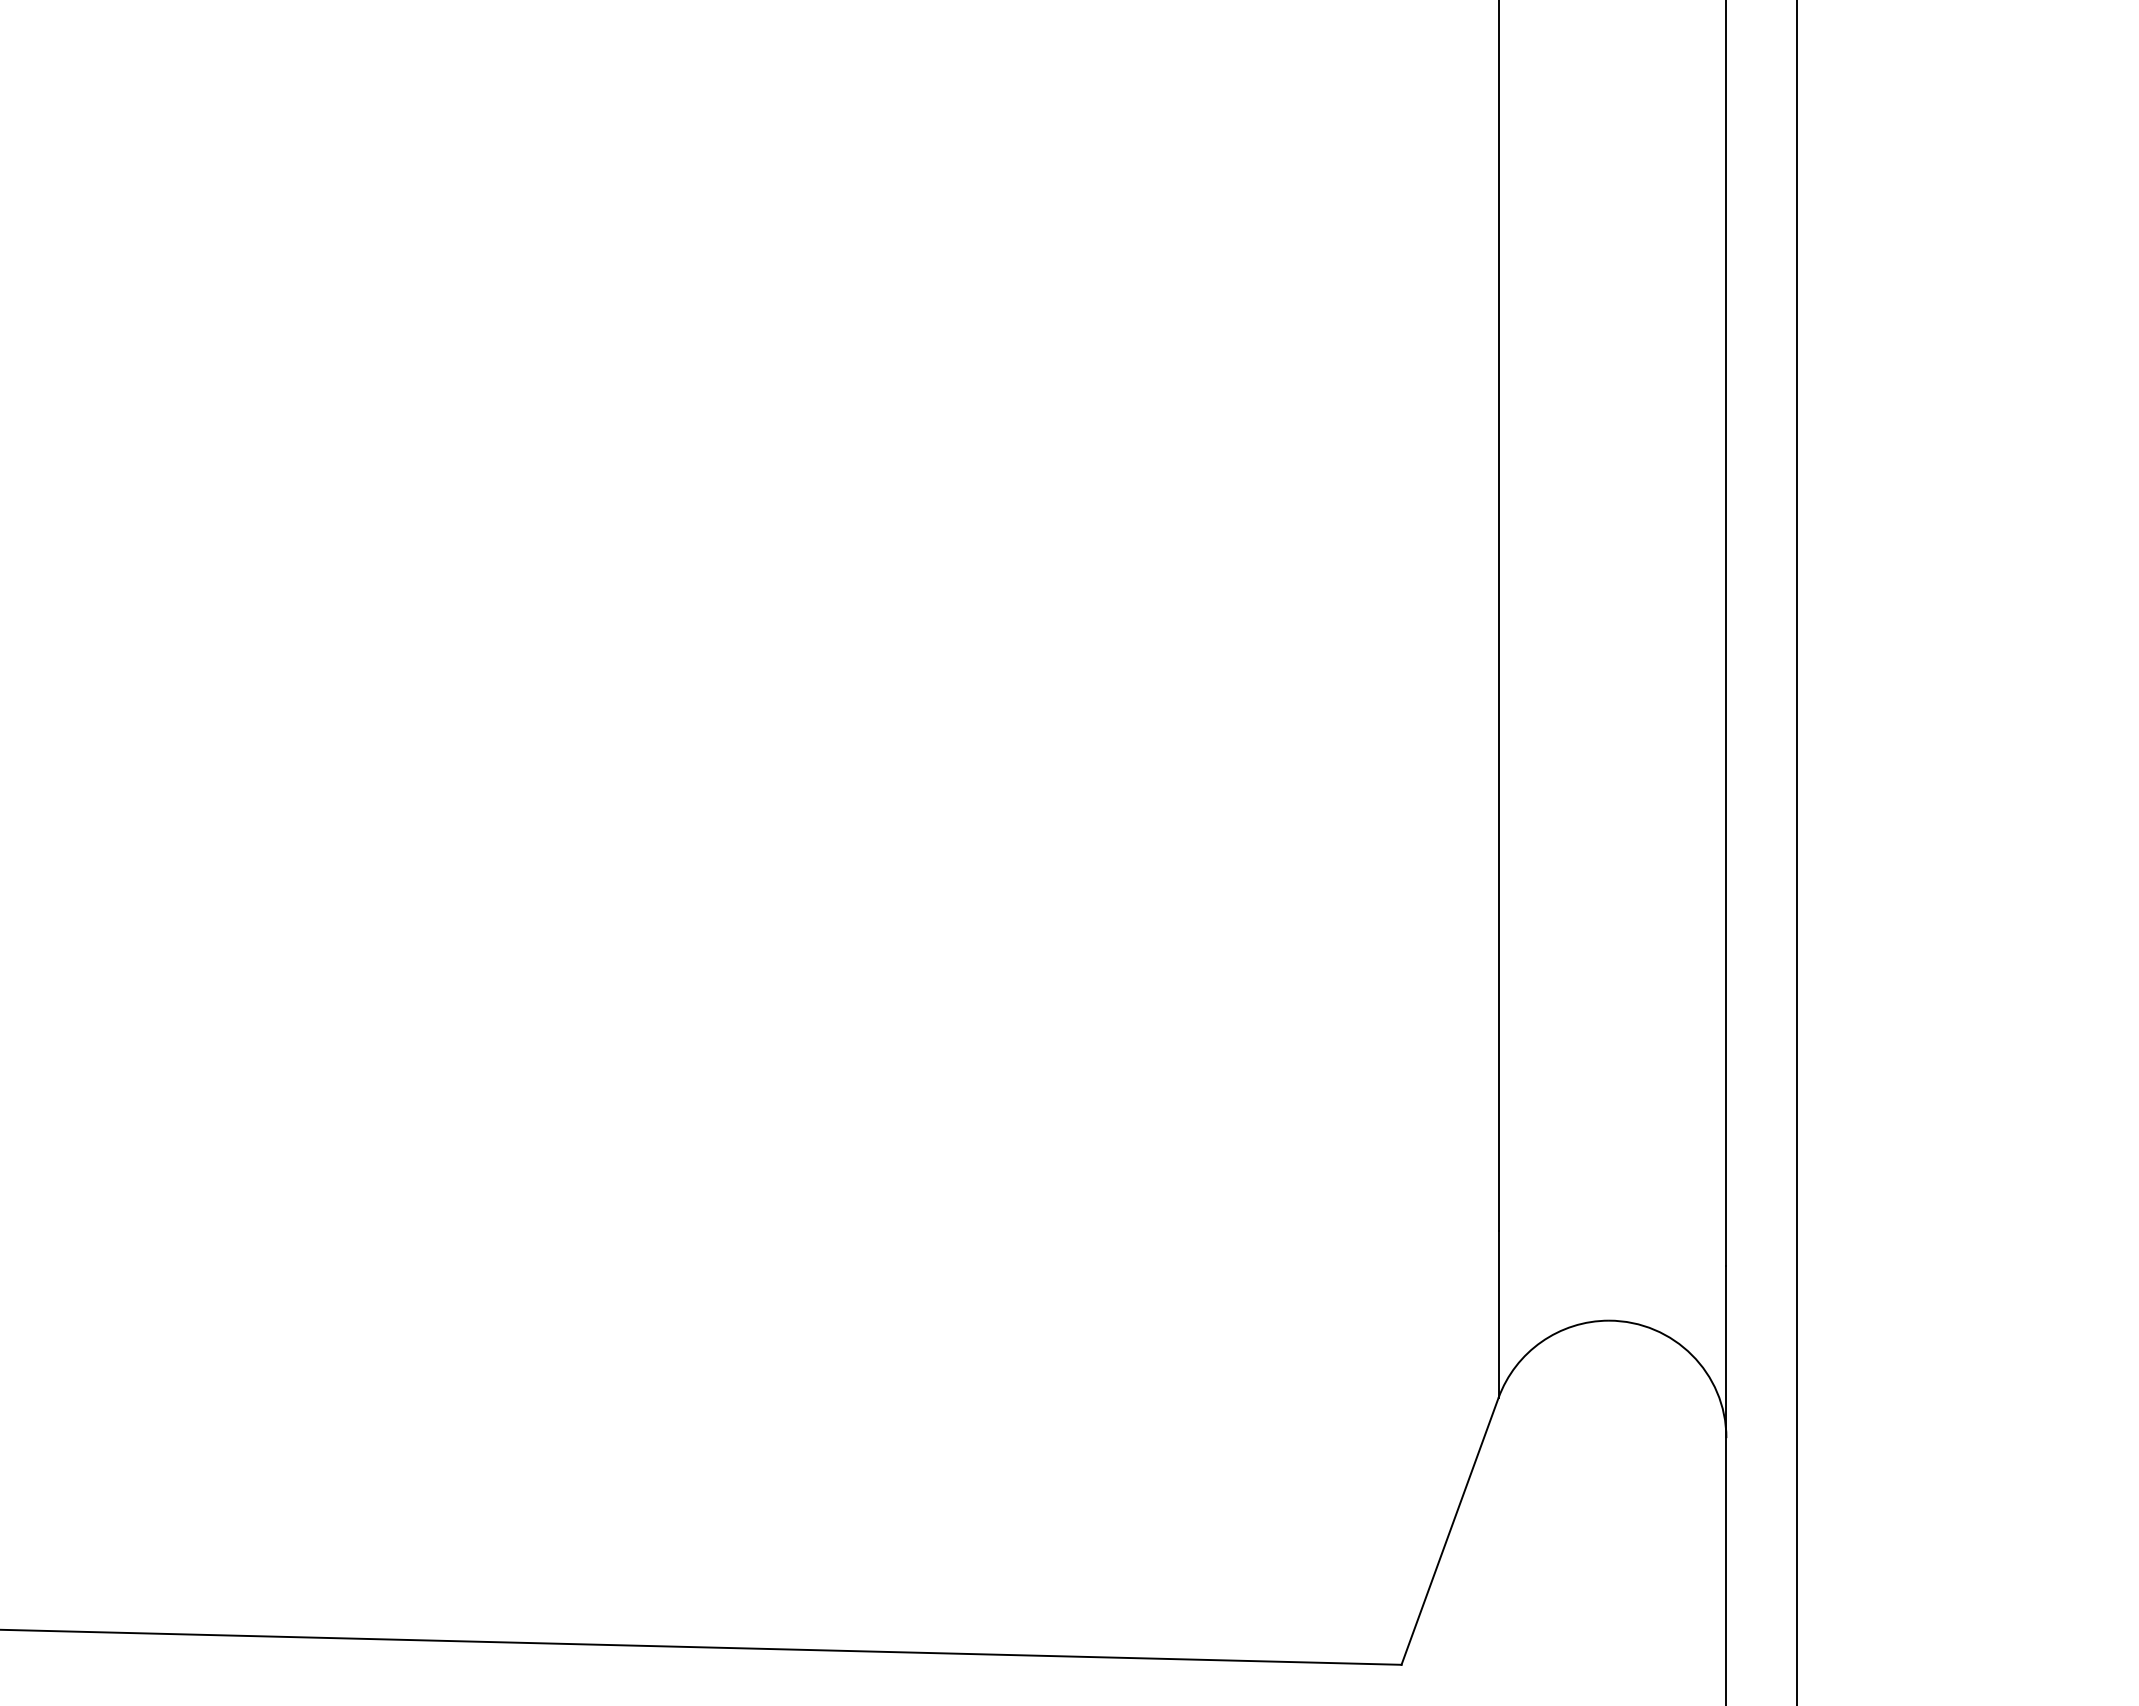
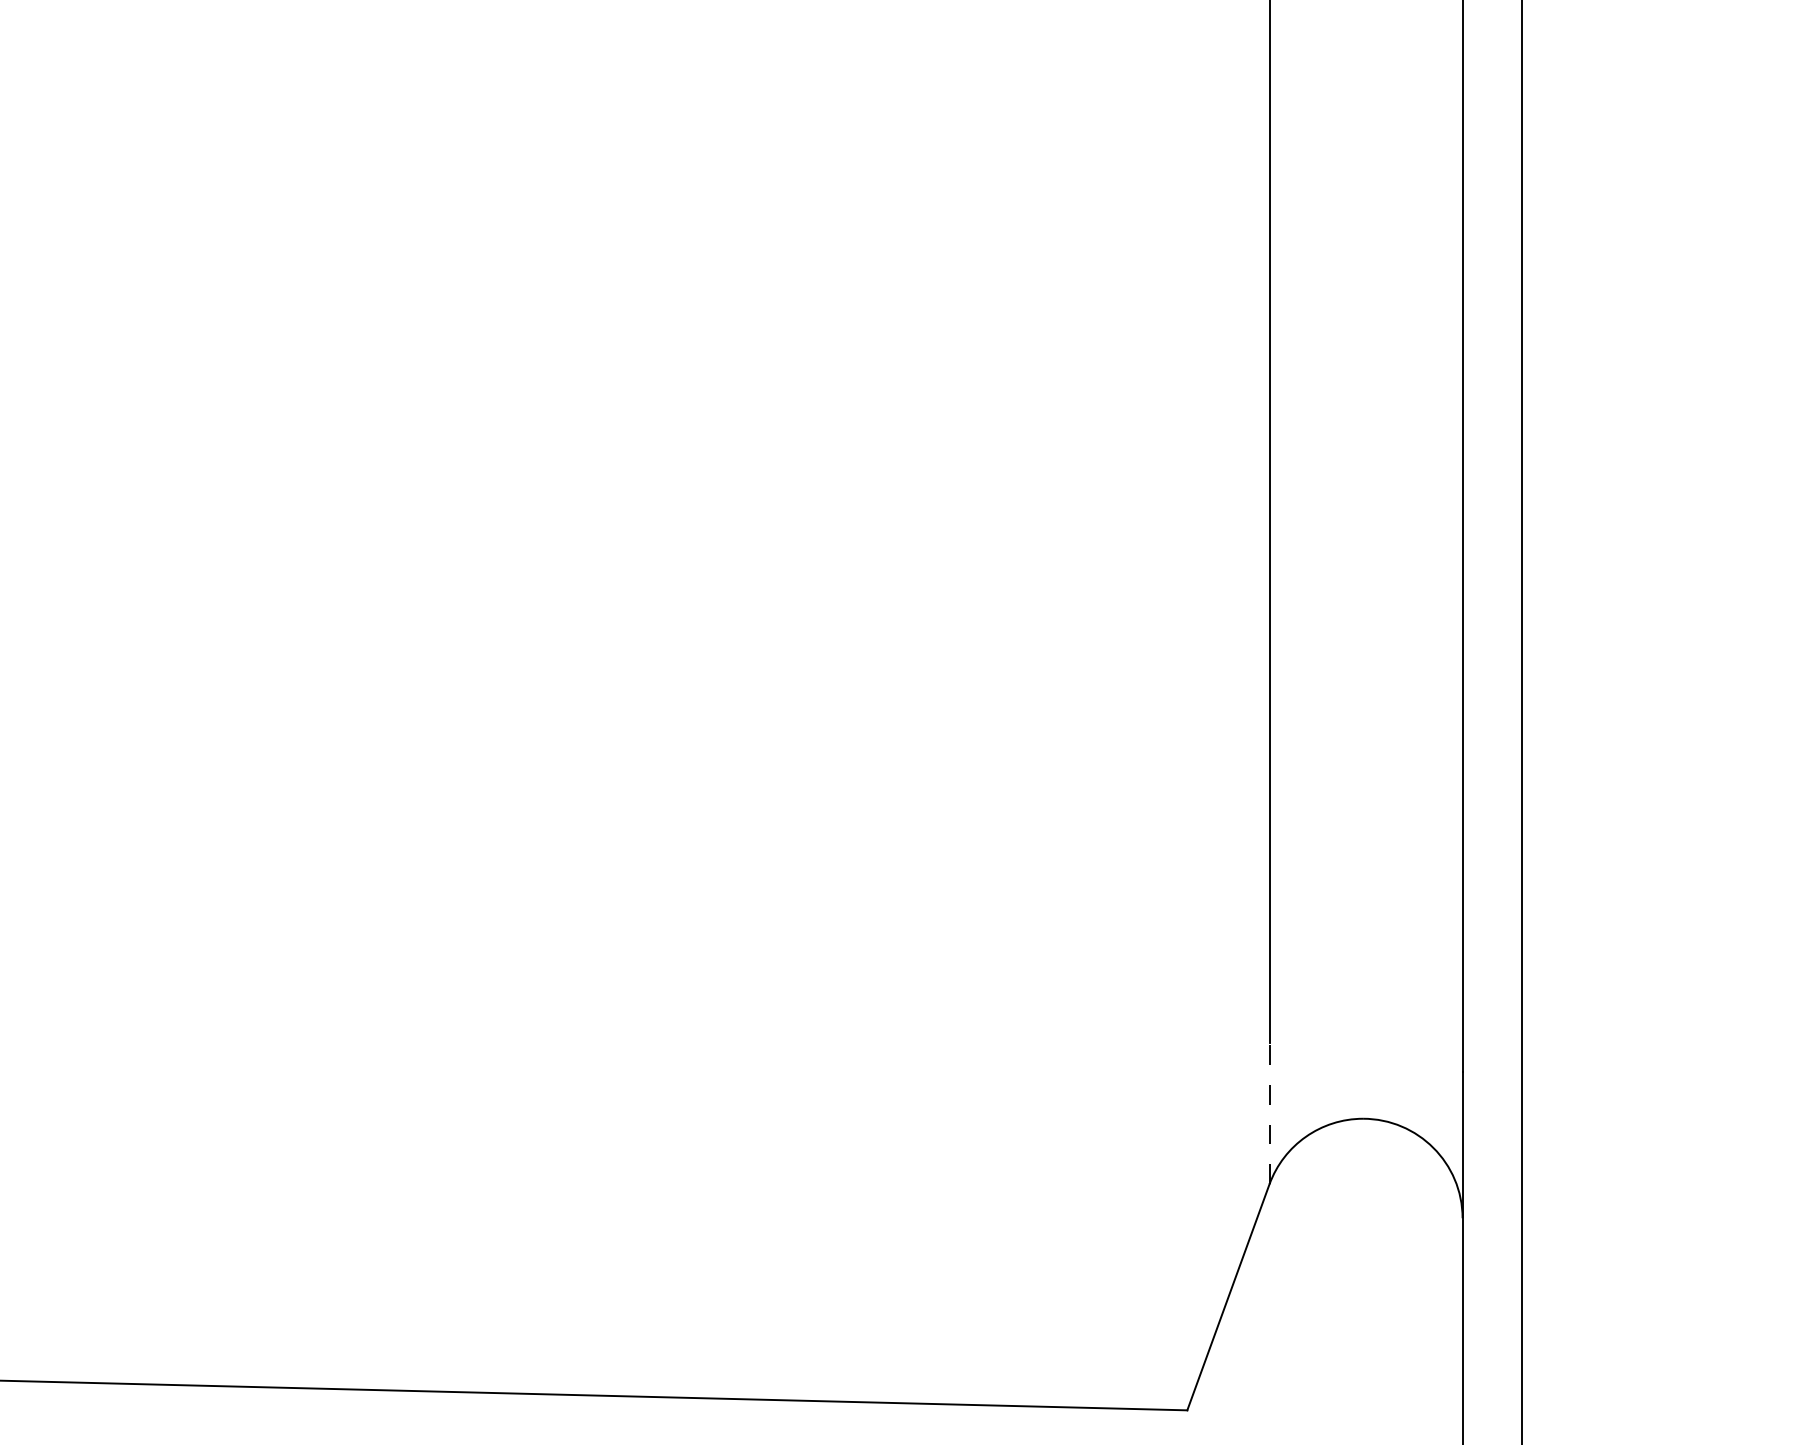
line: (1498, 1314) -> (1269, 1113), solid -> dashed

